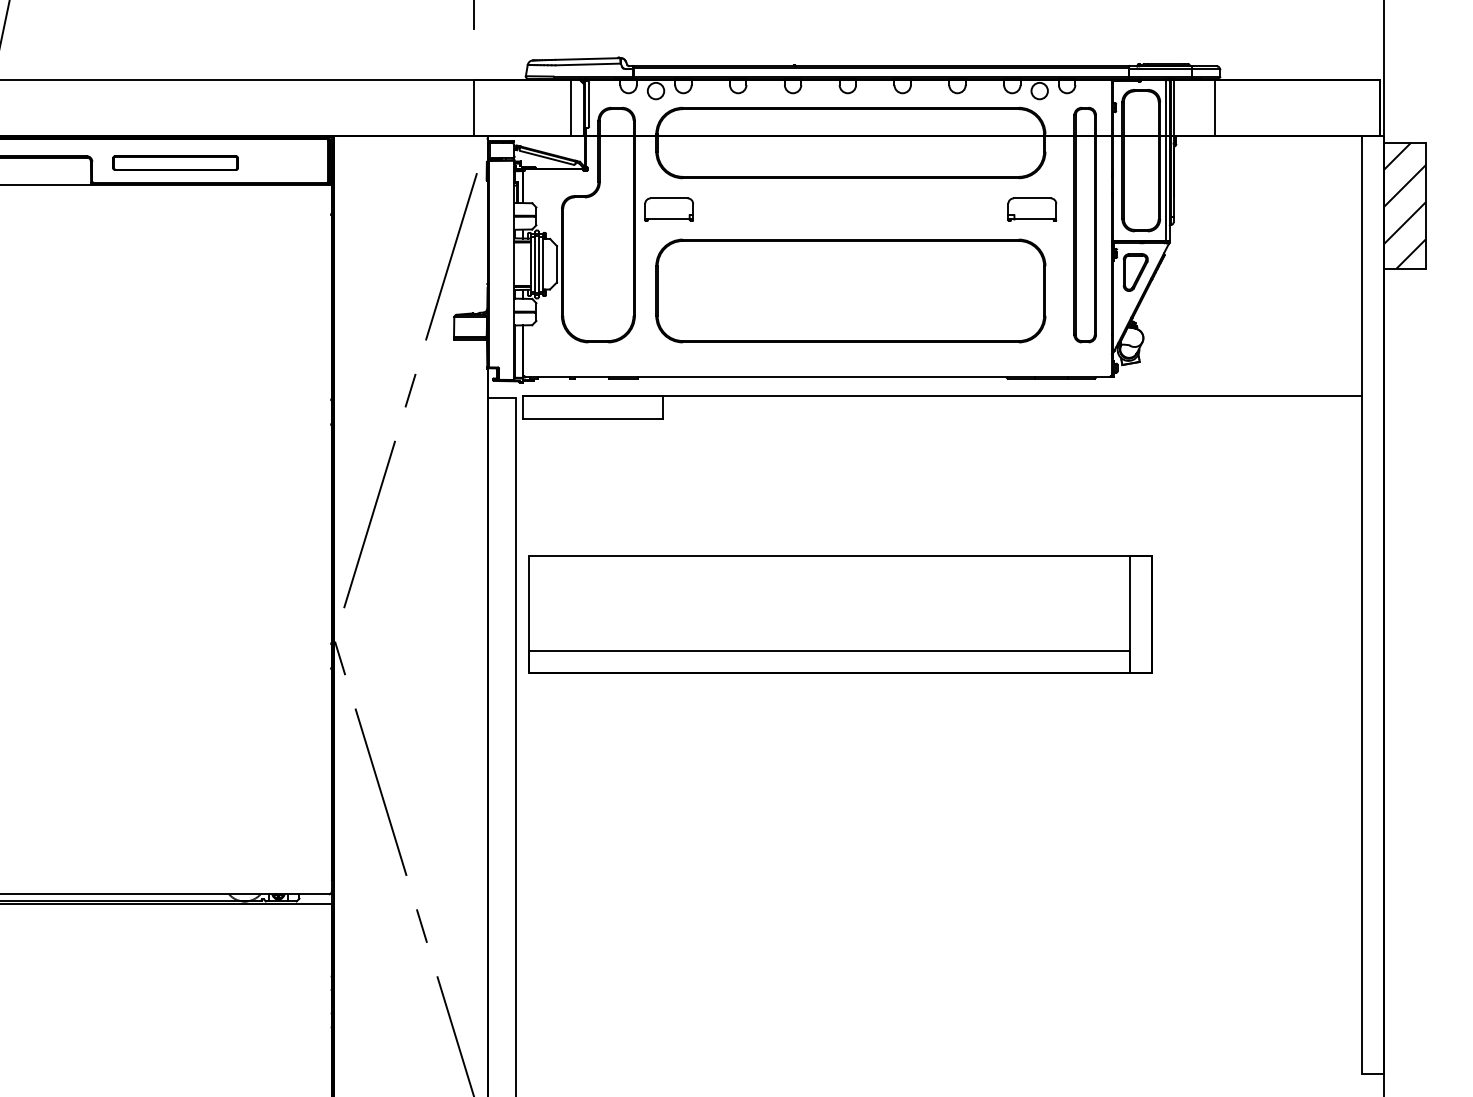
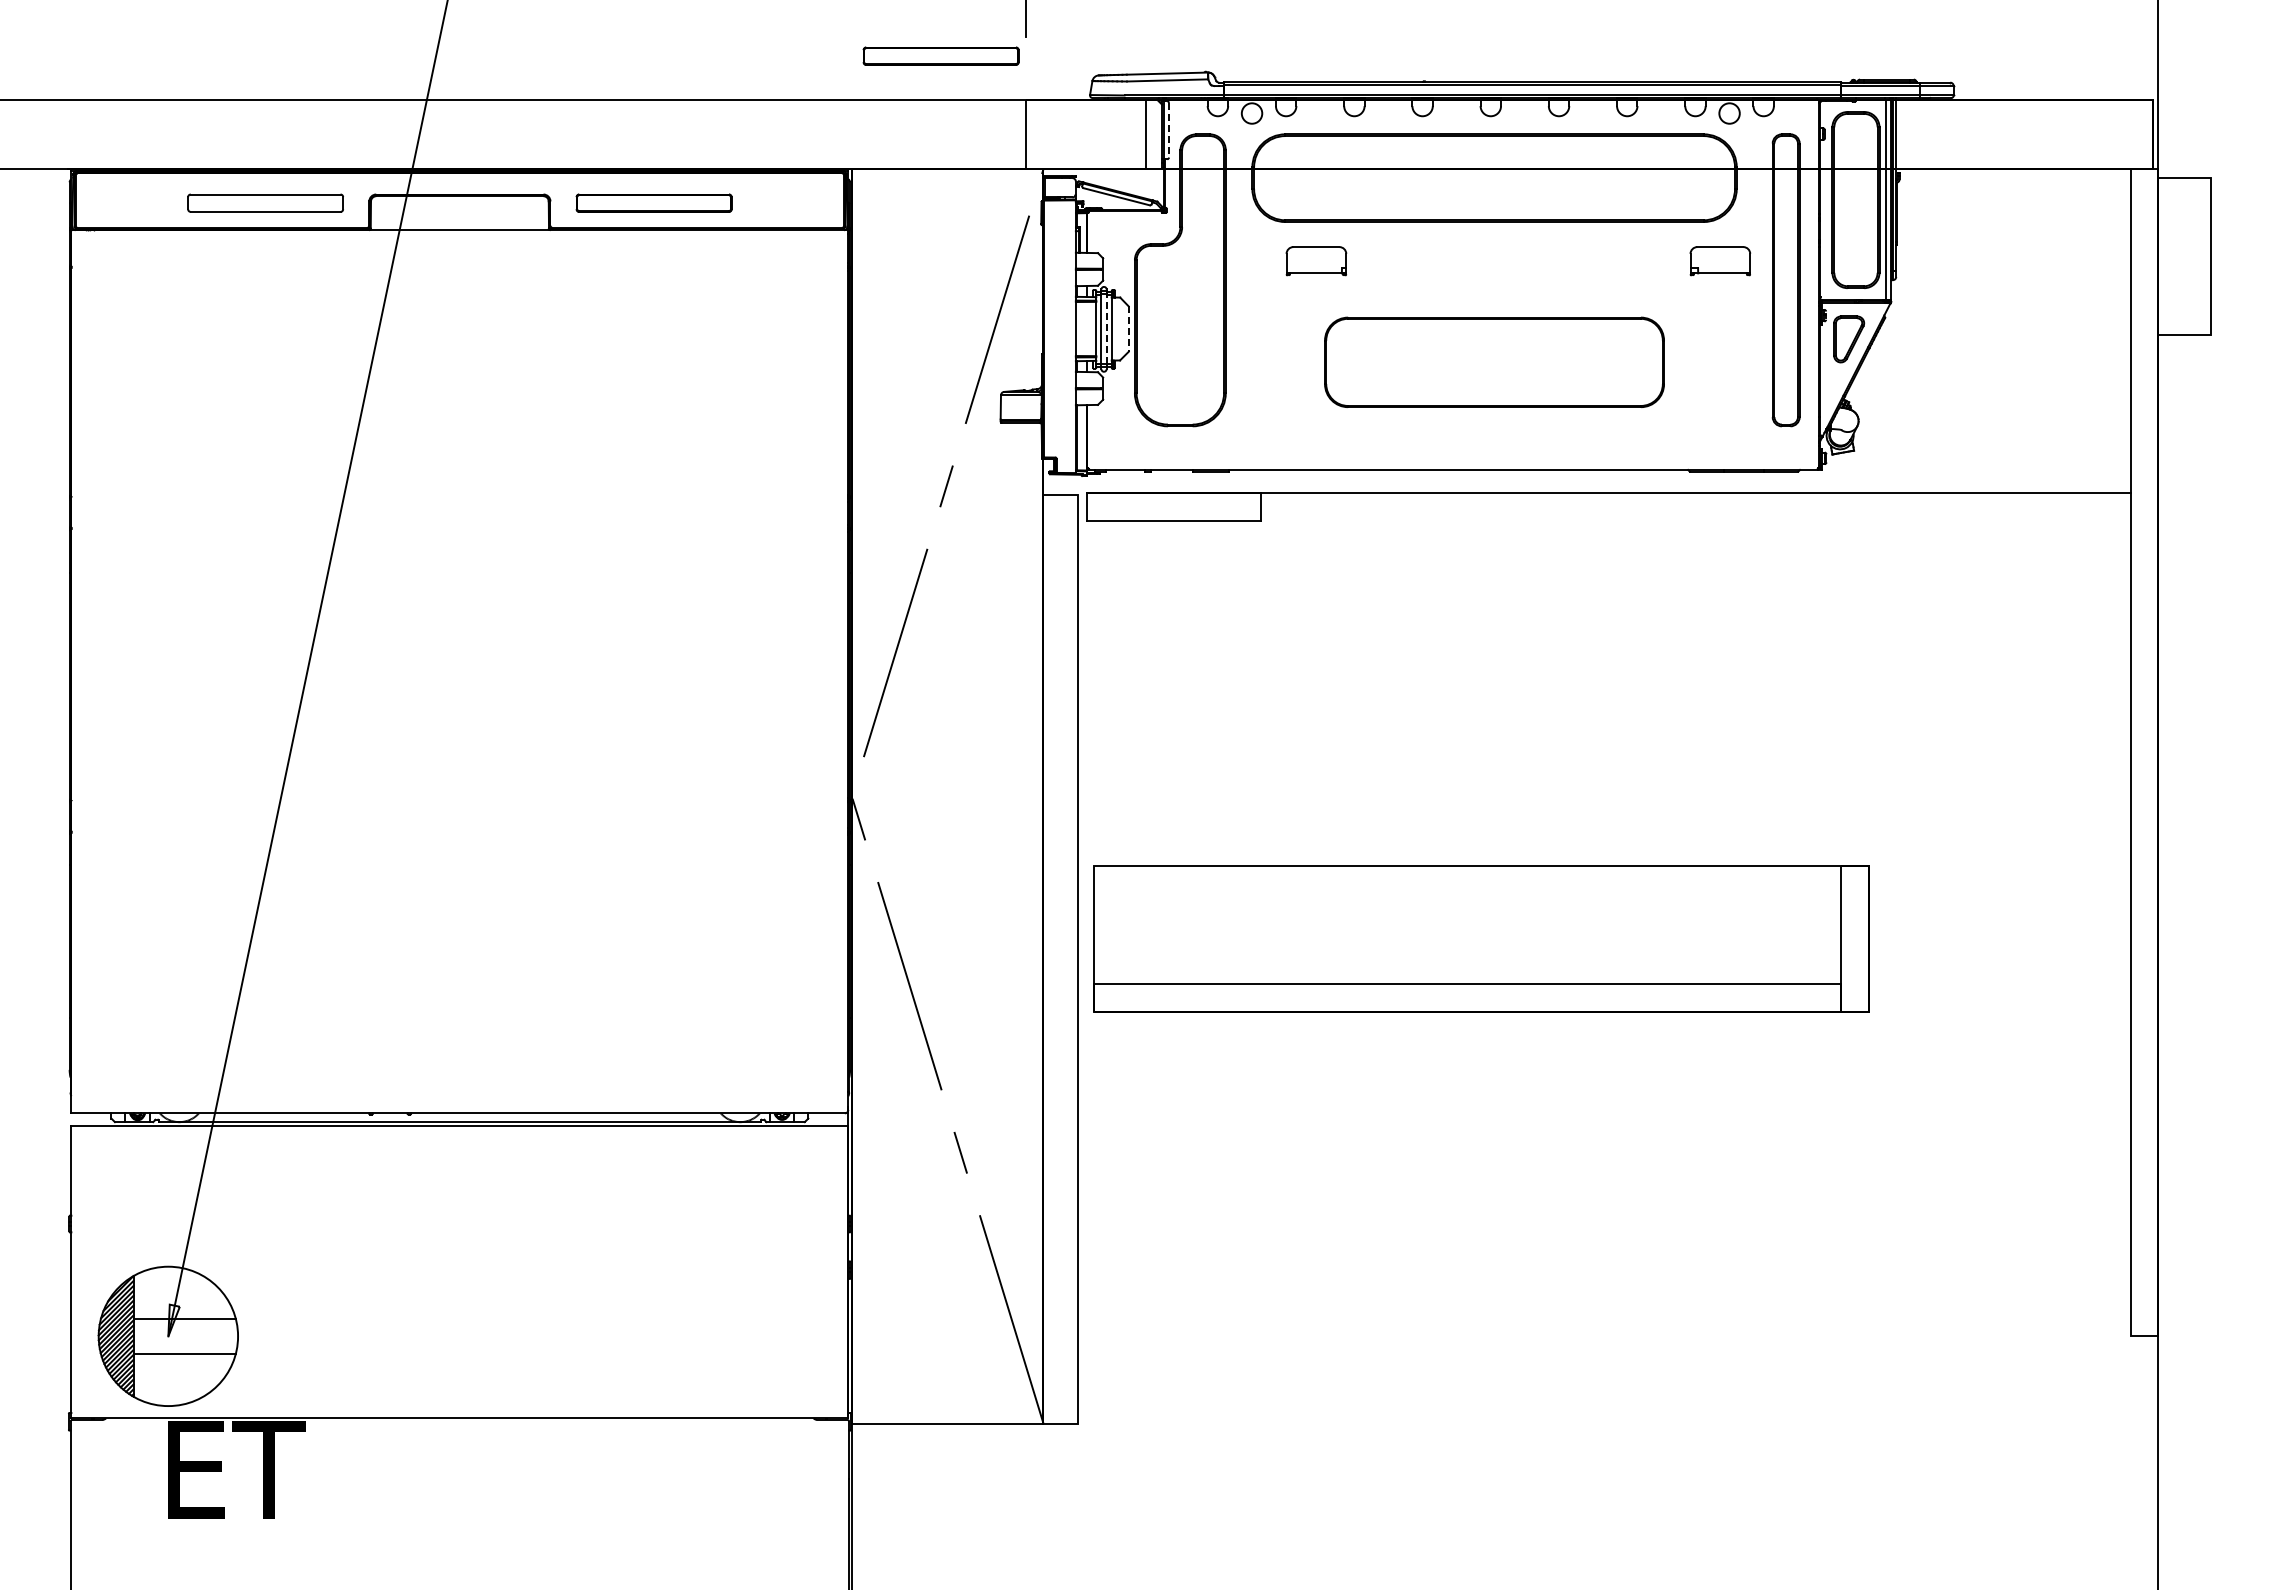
part: (405, 44) -> (940, 55), added
line: (589, 104) -> (1169, 130), solid -> dashed
line: (1214, 107) -> (1947, 134), removed
hatch: (1405, 205) -> (2184, 255), removed
part: (669, 209) -> (1316, 261), moved
line: (539, 264) -> (1106, 329), solid -> dashed
line: (556, 264) -> (1128, 329), solid -> dashed
part: (850, 291) -> (1494, 362), size x0.7
part: (840, 614) -> (1481, 938), moved

